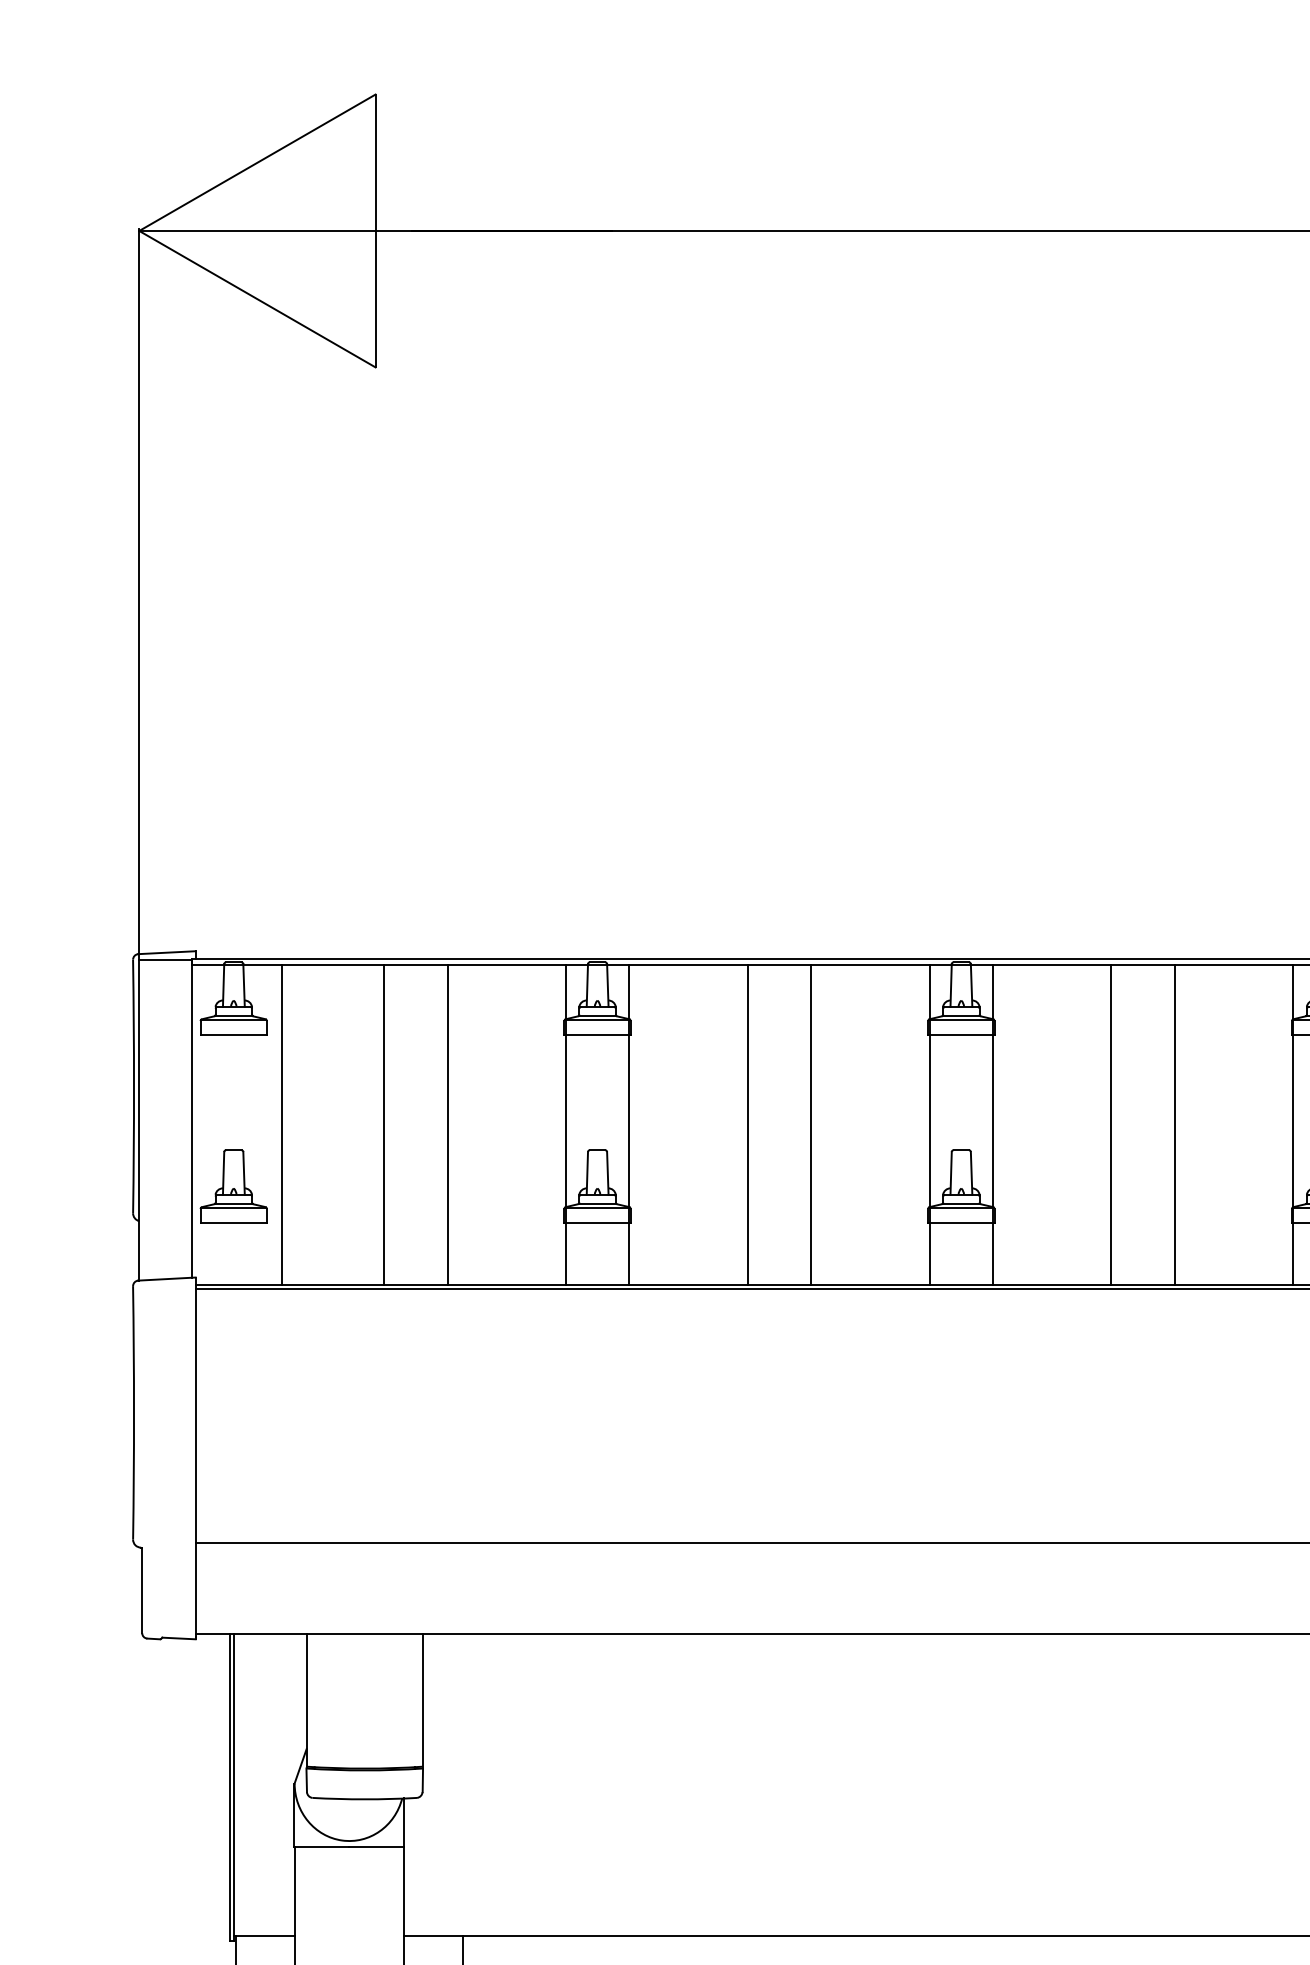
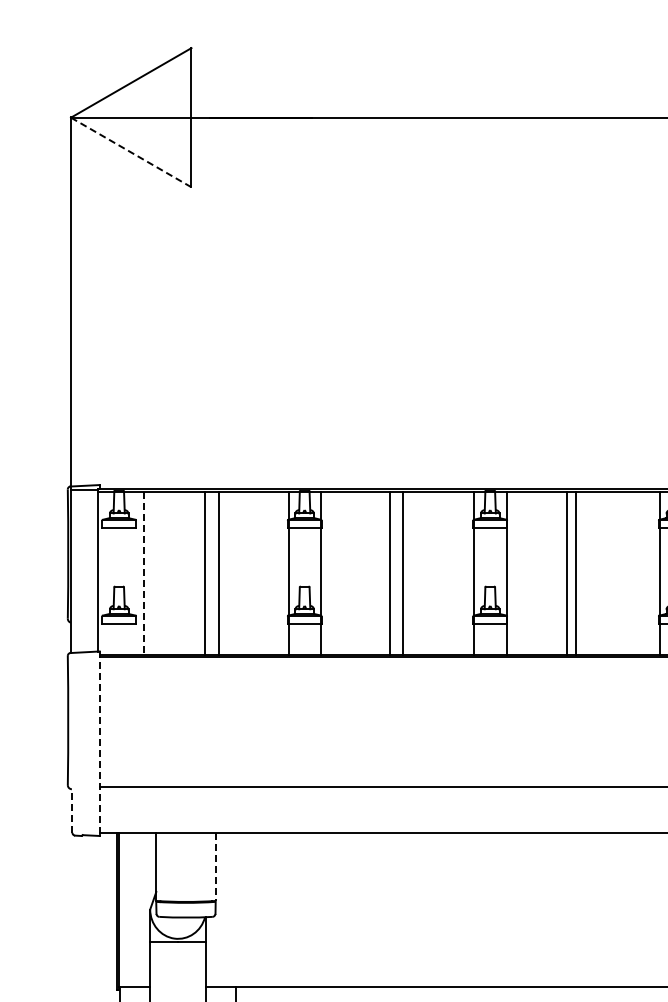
line: (257, 299) -> (131, 152), solid -> dashed
line: (281, 1124) -> (143, 573), solid -> dashed
line: (383, 1124) -> (218, 573), moved
line: (448, 1124) -> (205, 573), moved
line: (748, 1124) -> (403, 573), moved
line: (810, 1124) -> (389, 573), moved
line: (1175, 1124) -> (576, 573), moved
line: (195, 1457) -> (99, 743), solid -> dashed
line: (142, 1591) -> (72, 811), solid -> dashed
line: (422, 1701) -> (215, 867), solid -> dashed

